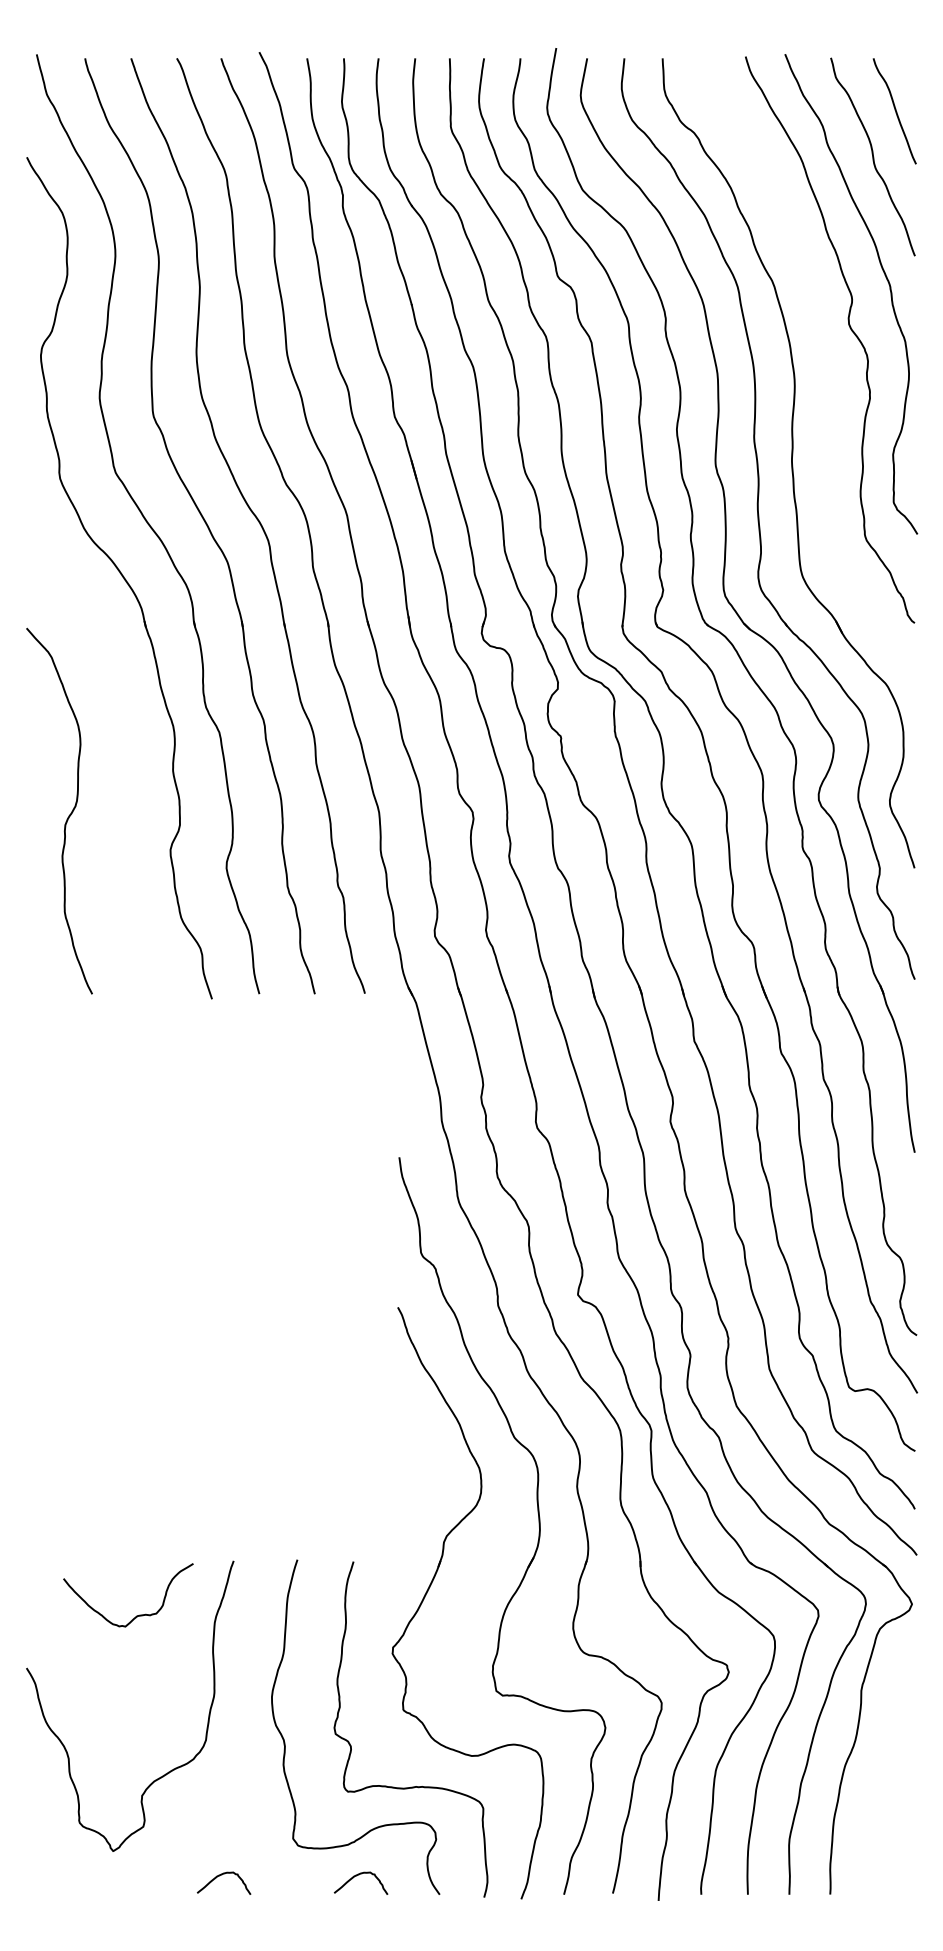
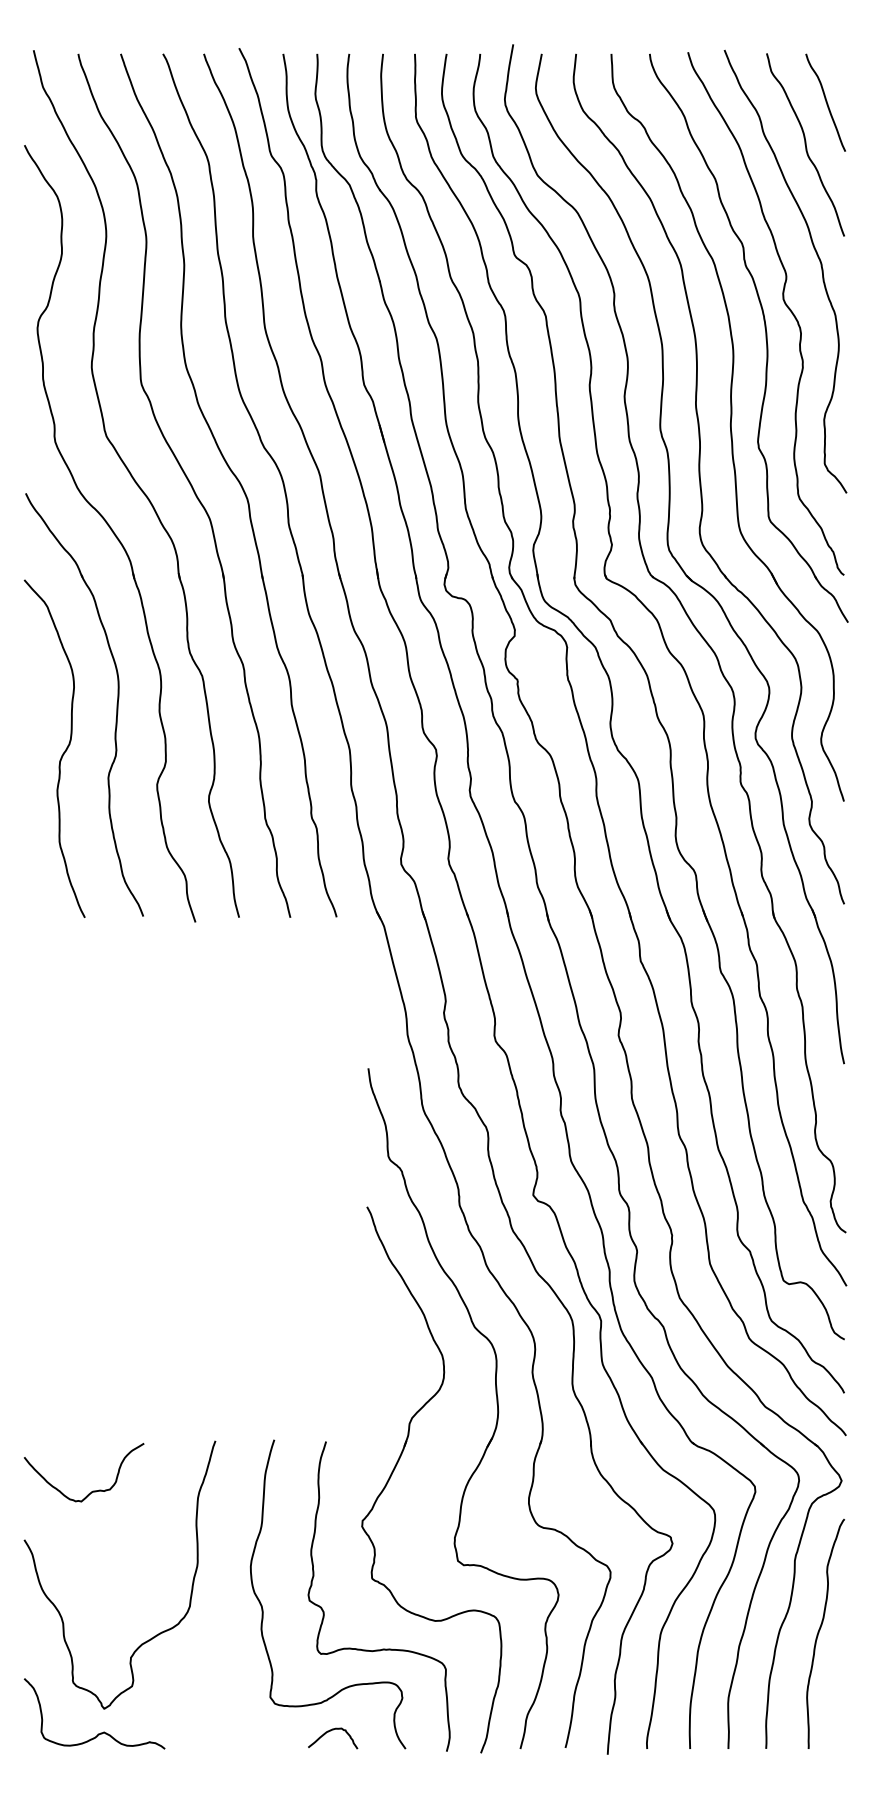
part: (829, 366) -> (765, 338), added
part: (126, 763) -> (116, 704), added
curve: (136, 1615) -> (91, 1491), moved
curve: (888, 1767) -> (819, 1631), added
curve: (222, 1875) -> (205, 1731), removed
curve: (110, 1876) -> (101, 1732), added

